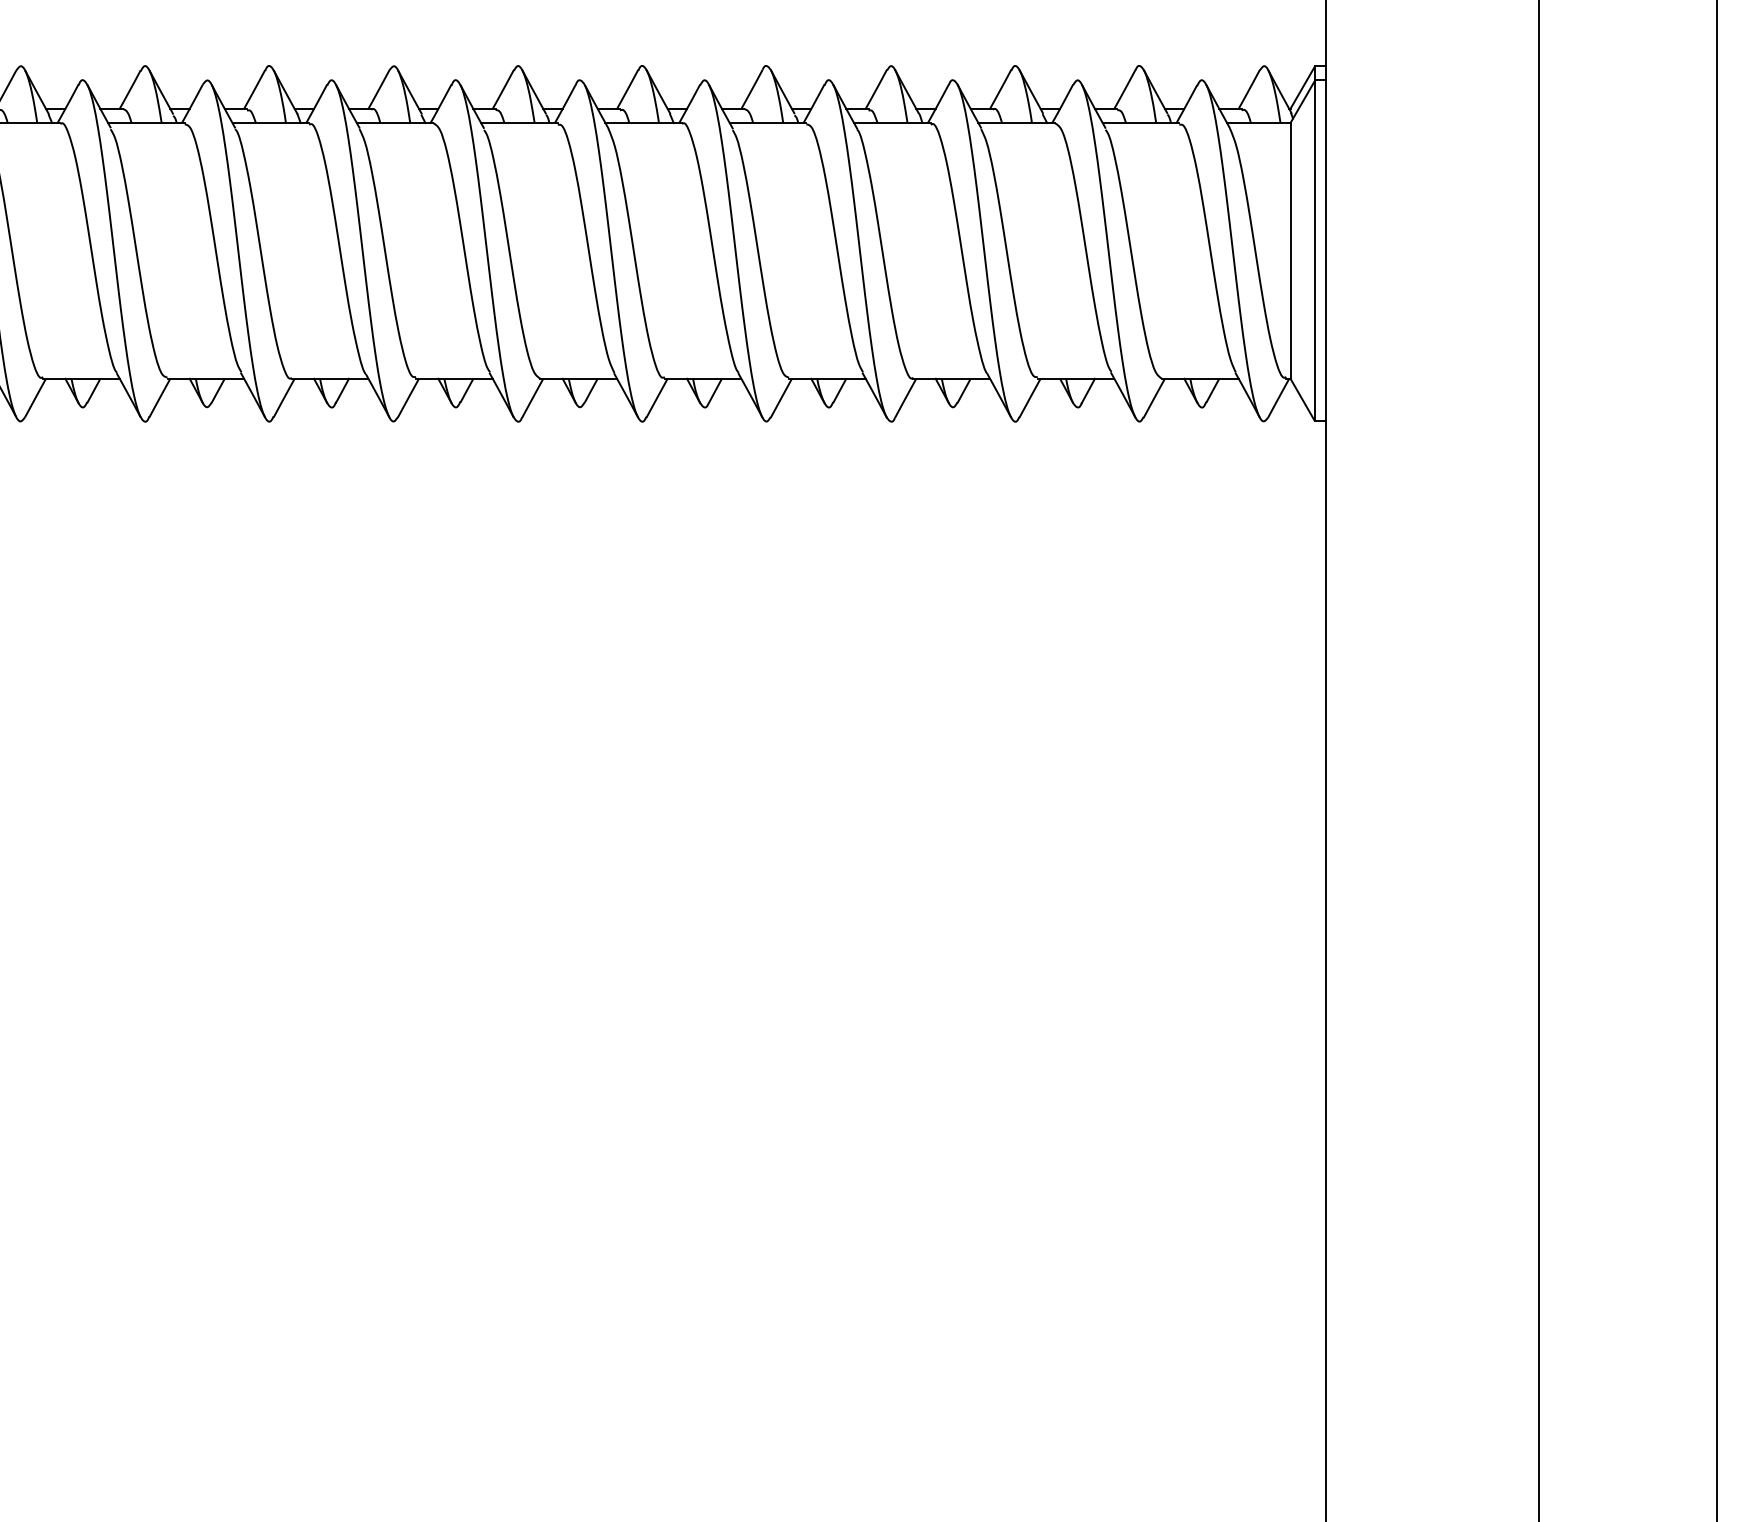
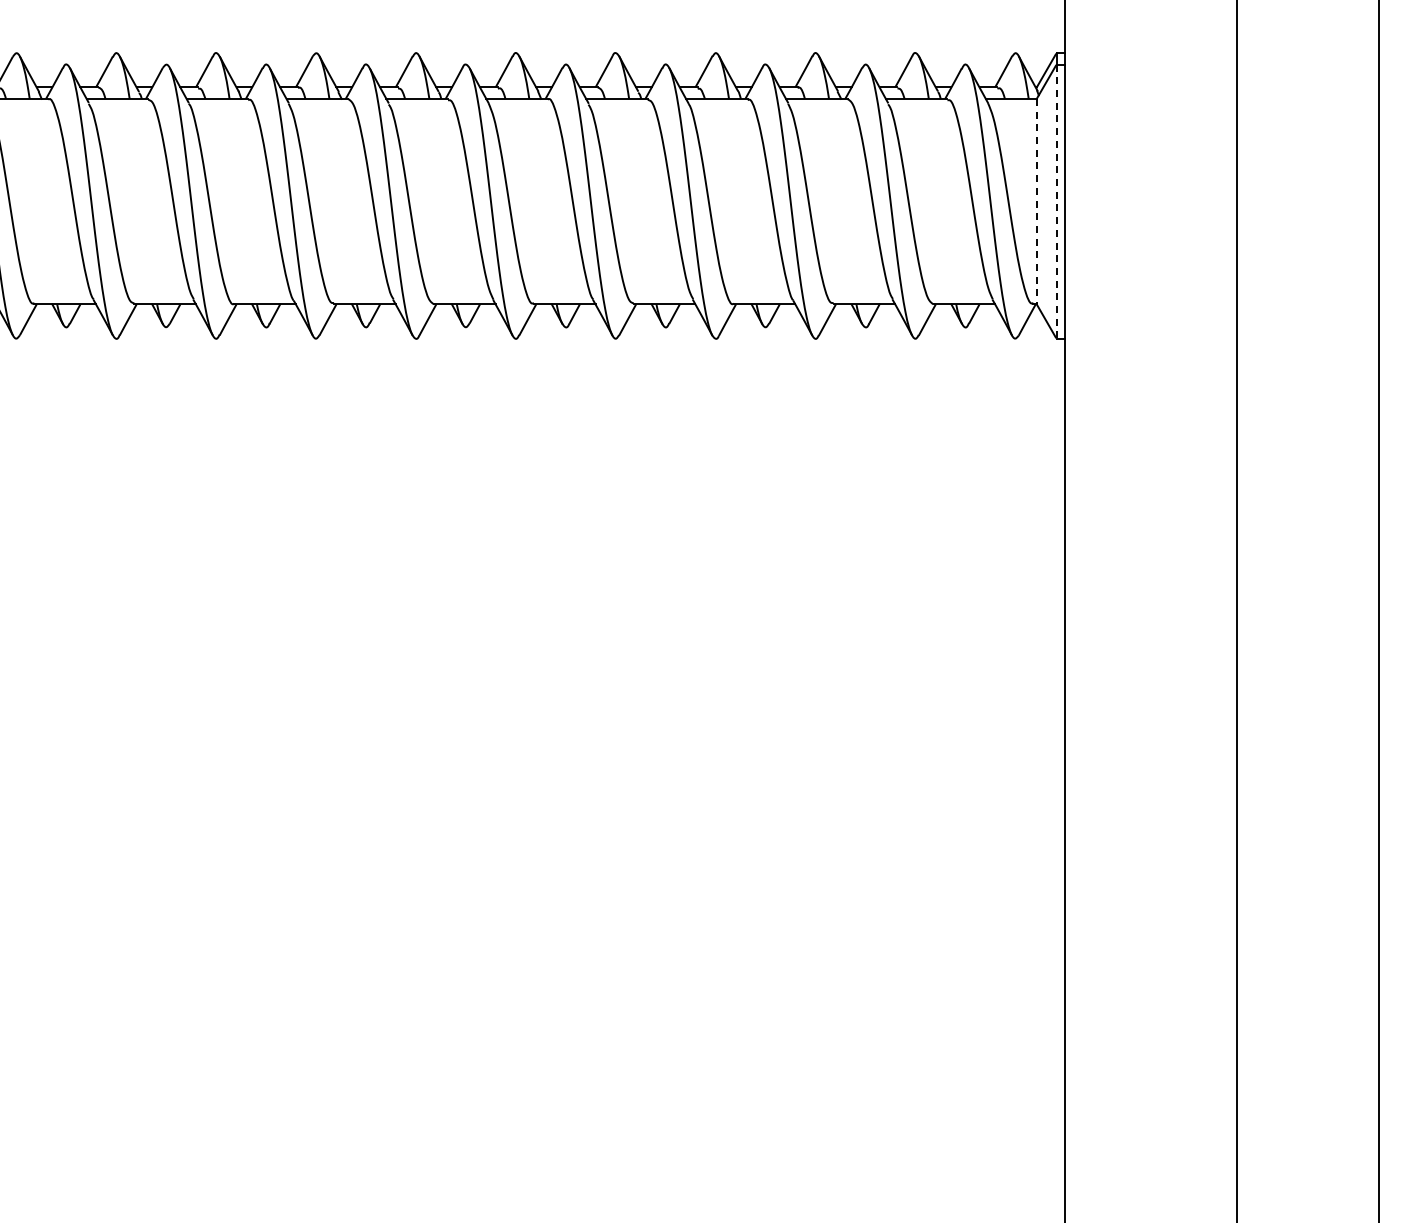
line: (1290, 250) -> (1036, 201), solid -> dashed
line: (1315, 251) -> (1056, 202), solid -> dashed

